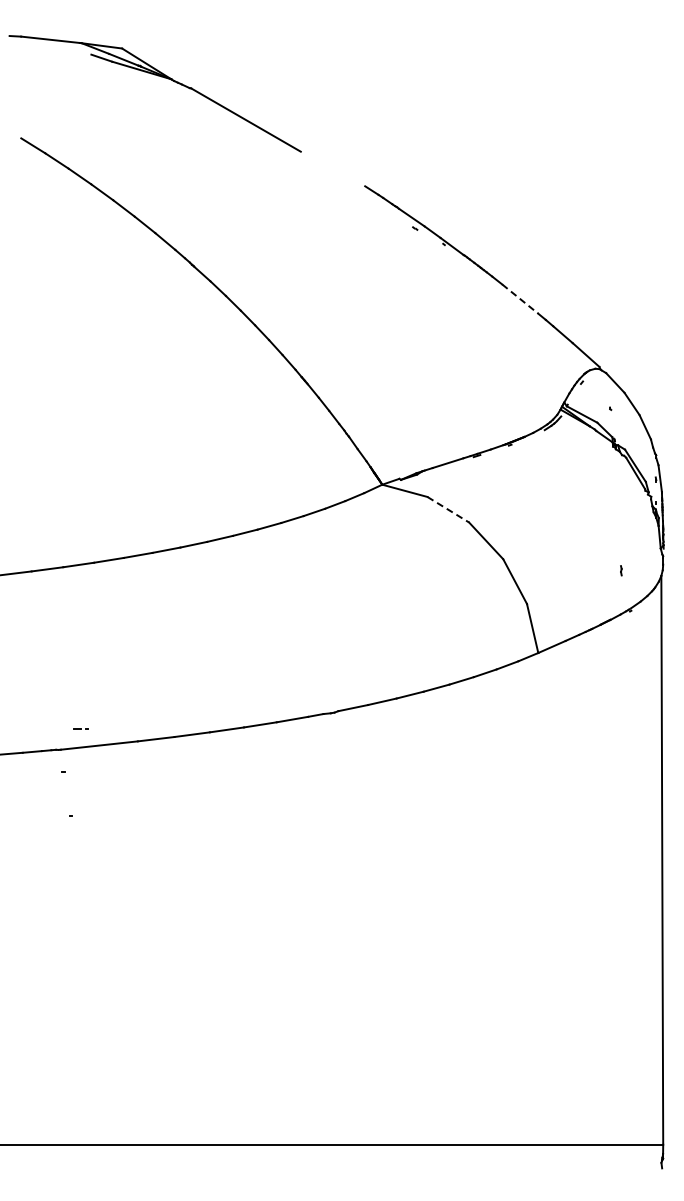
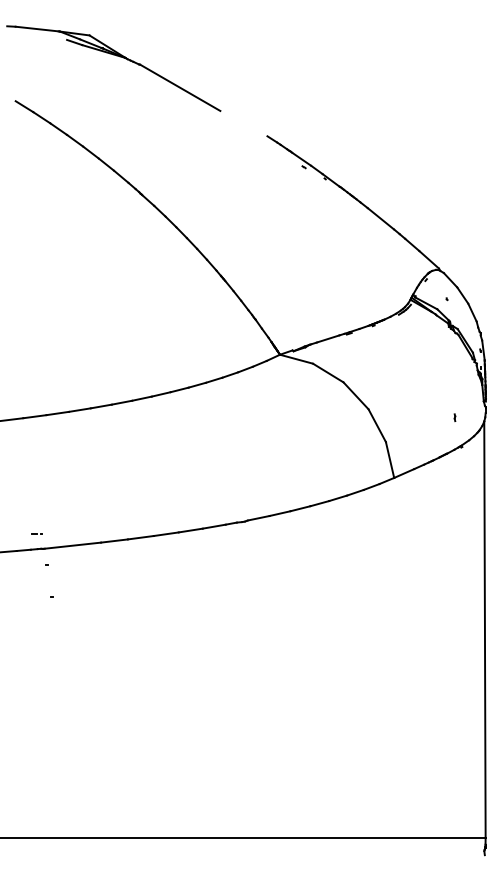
line: (520, 299) -> (381, 219), dashed -> solid
line: (448, 509) -> (328, 372), dashed -> solid
line: (80, 728) -> (36, 533), moved

